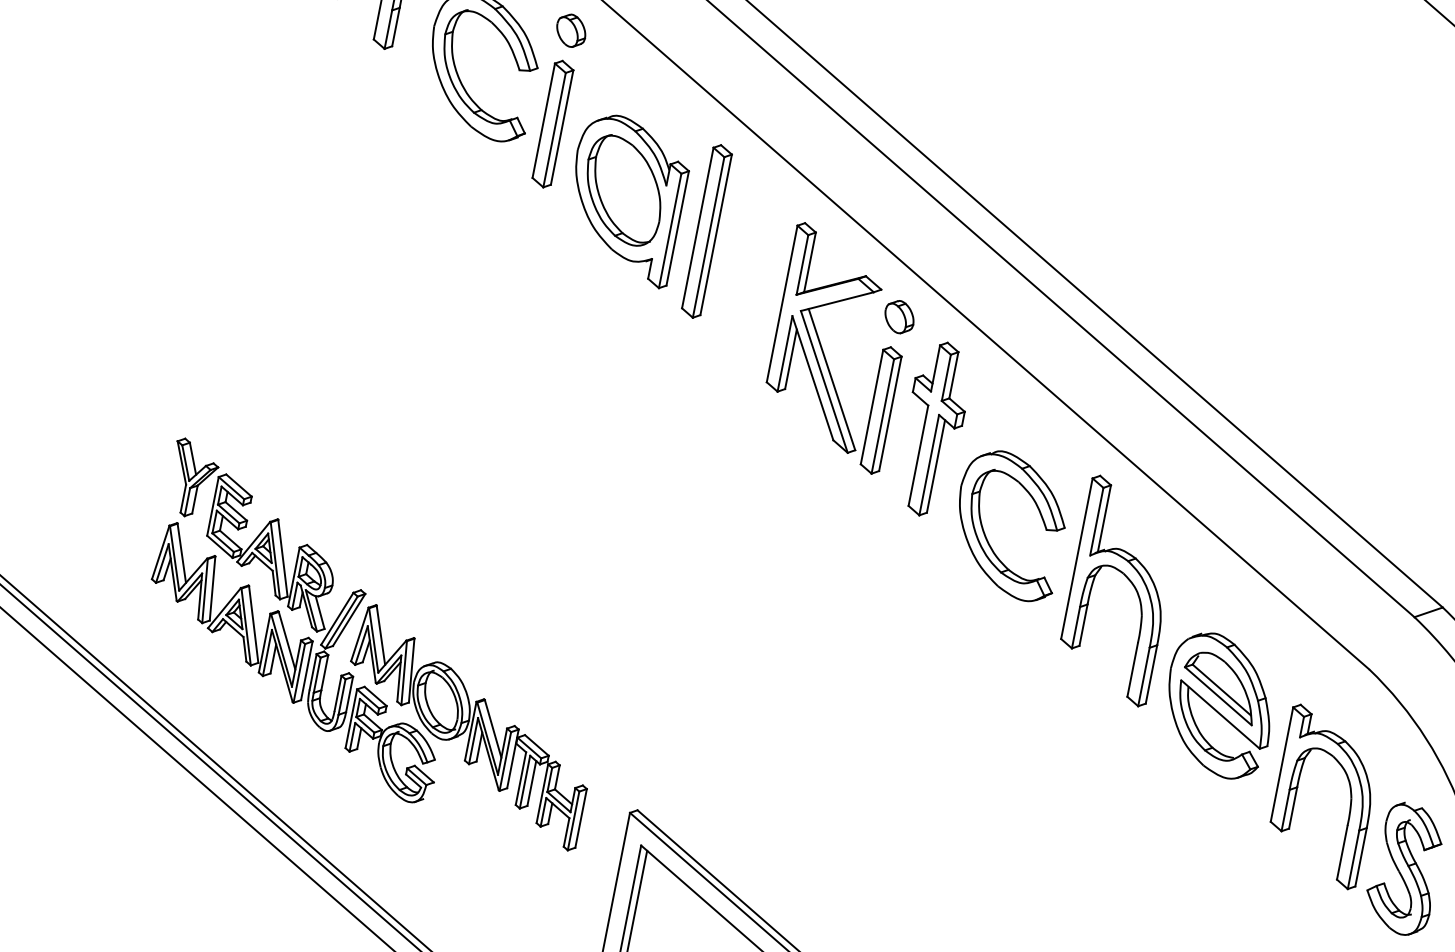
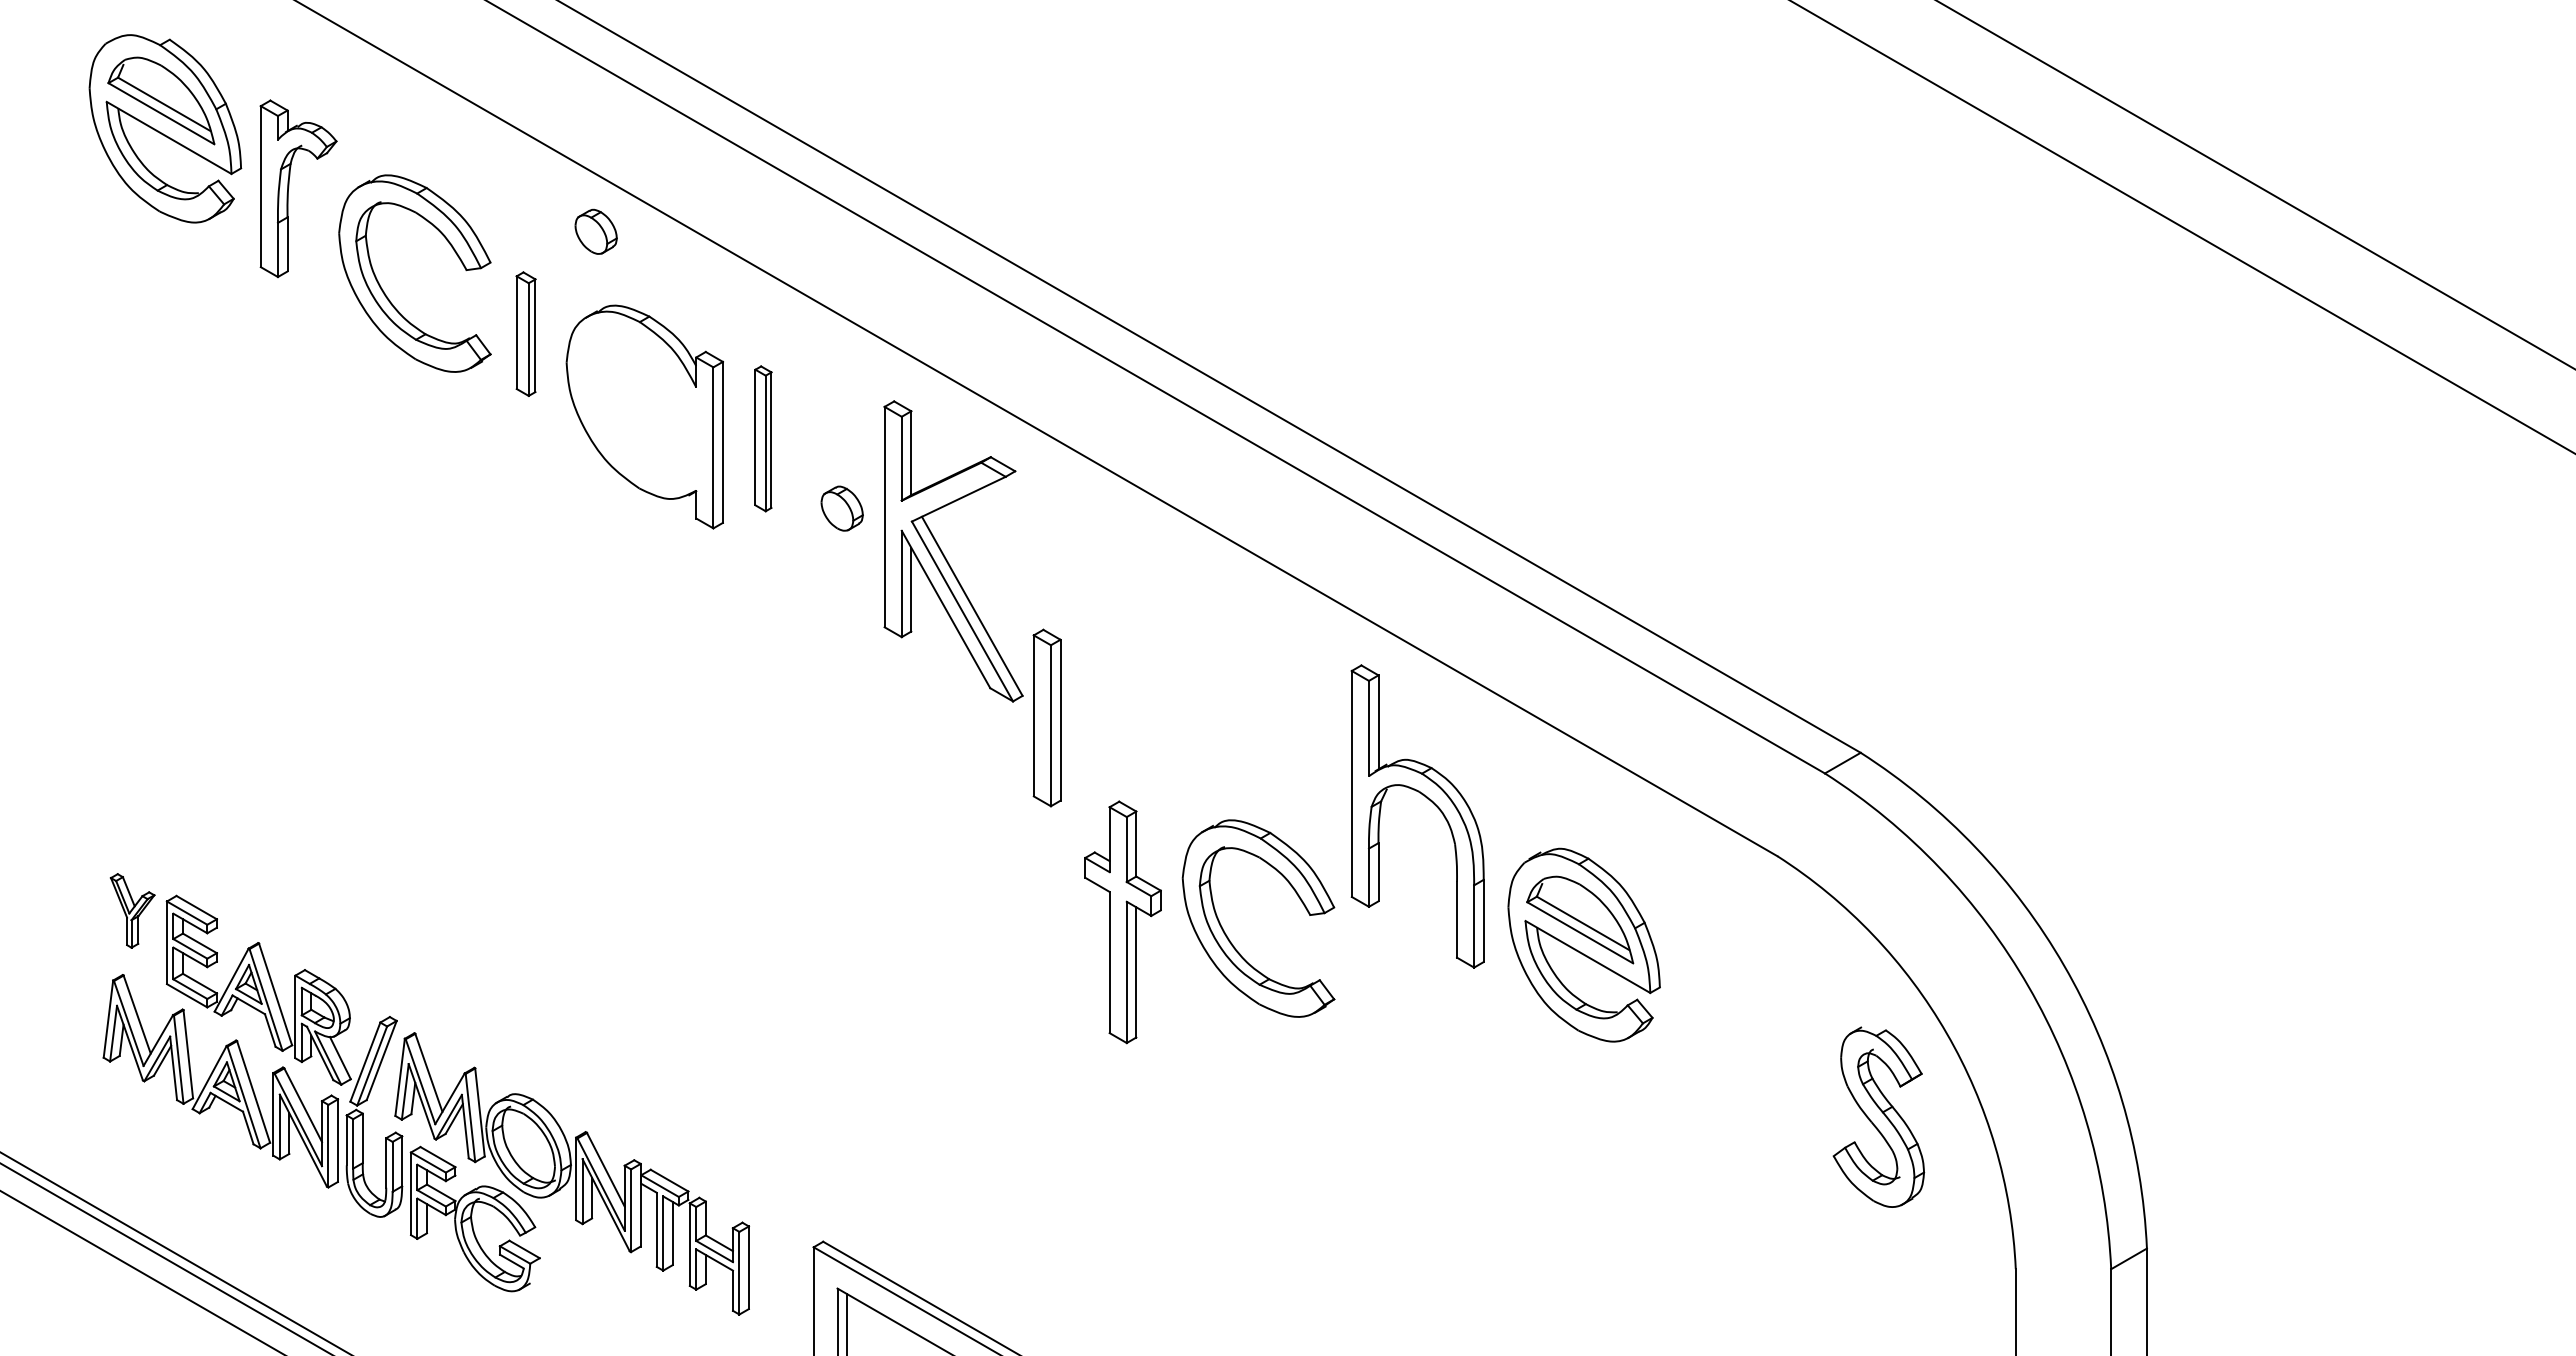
part: (570, 30) -> (595, 231), moved
part: (552, 123) -> (525, 333), size x0.7
part: (623, 190) -> (639, 405), removed
part: (707, 231) -> (763, 438), size x0.6
part: (899, 316) -> (841, 508), moved
part: (880, 409) -> (1046, 717), moved
part: (933, 429) -> (1122, 922), moved
part: (192, 478) -> (132, 910), size x0.7
part: (985, 532) -> (1227, 935), moved
part: (1350, 795) -> (1785, 1032), removed

